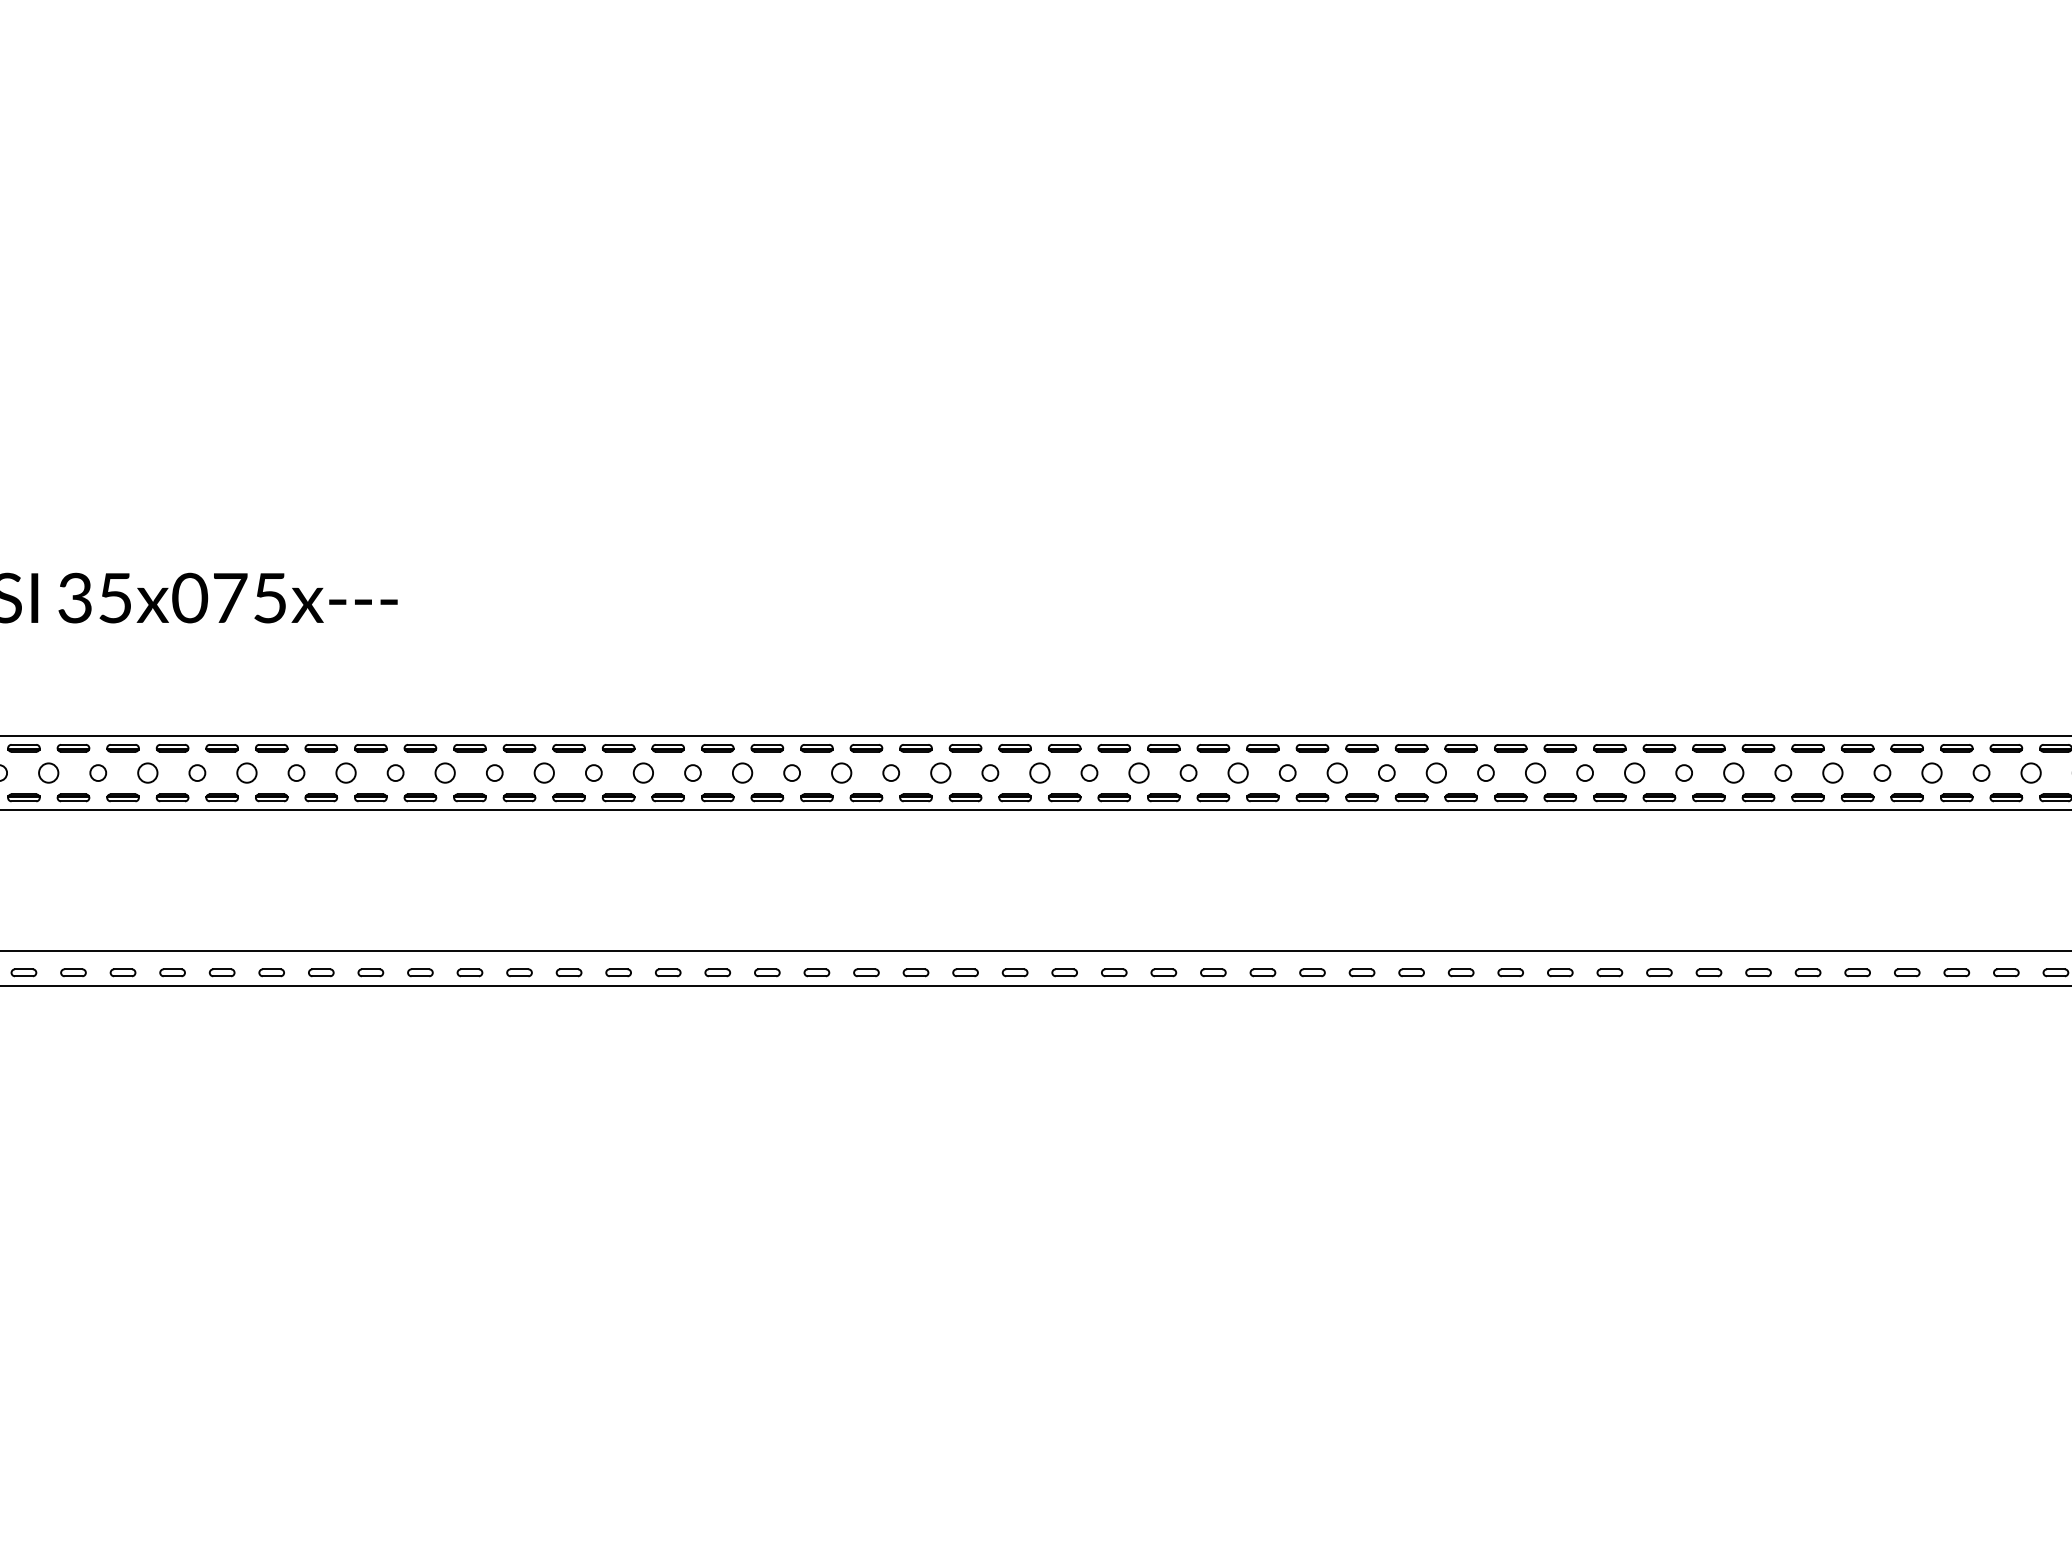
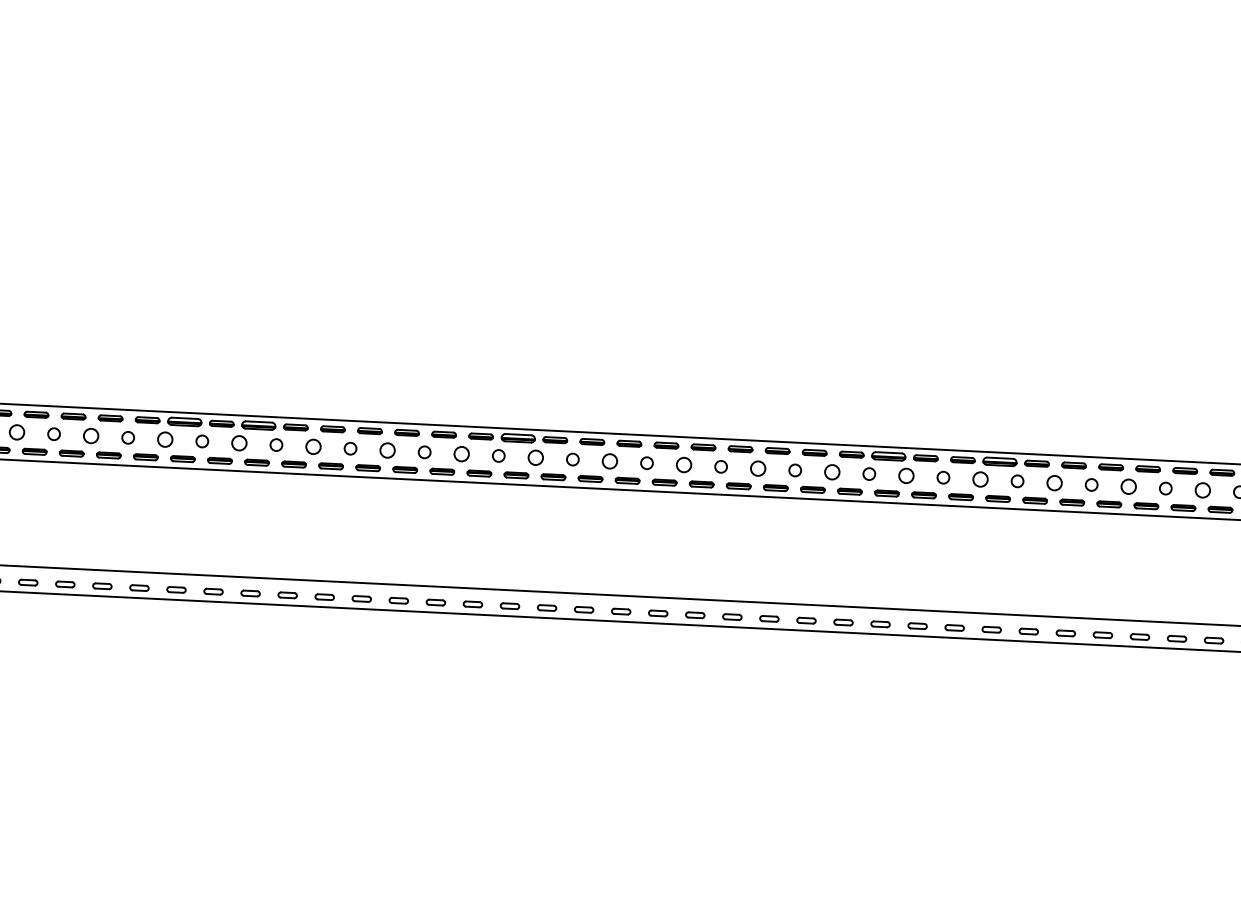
part: (667, 748) -> (184, 422), size x1.4
part: (767, 748) -> (258, 425), size x1.4
part: (1113, 748) -> (517, 438), size x1.4
part: (1609, 748) -> (888, 456), size x1.4
part: (1758, 748) -> (999, 462), size x1.4

